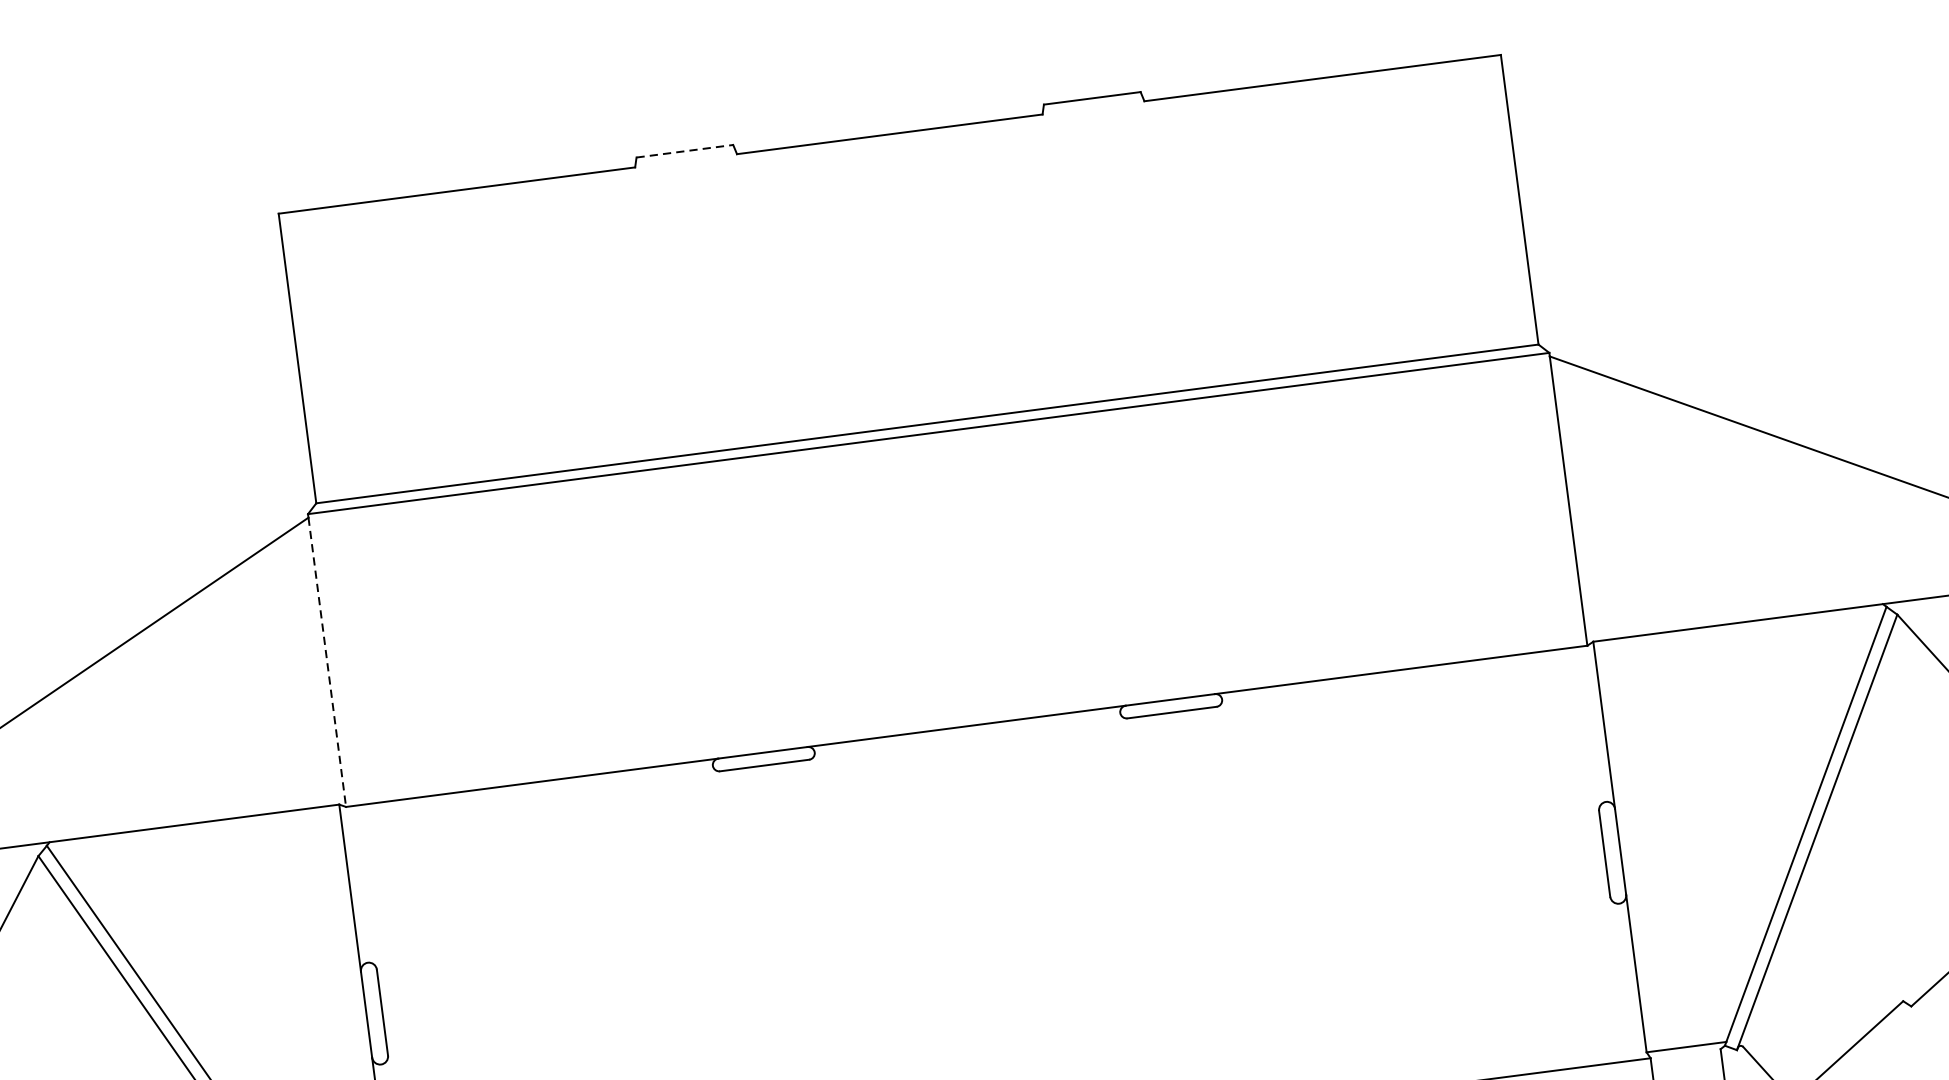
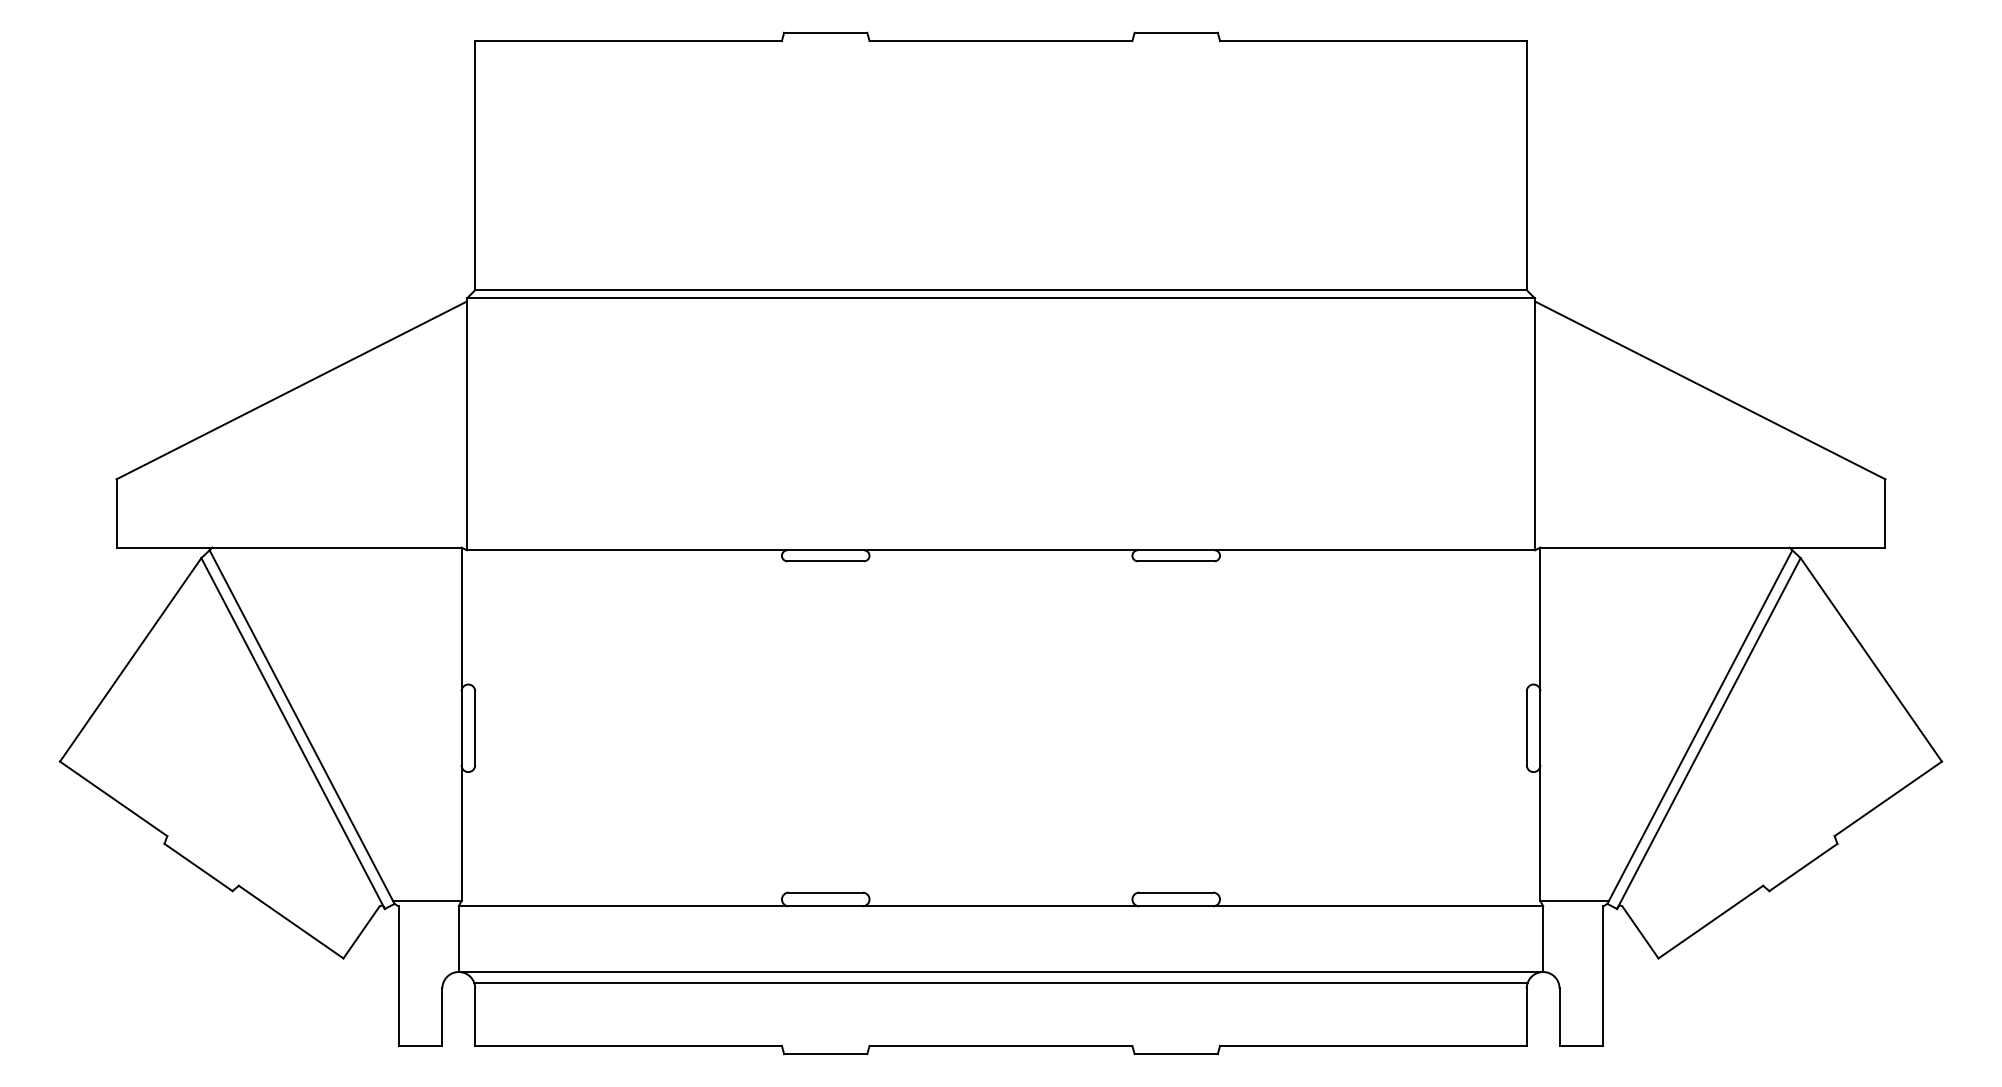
line: (684, 150) -> (825, 32), dashed -> solid
line: (327, 662) -> (467, 426), dashed -> solid

